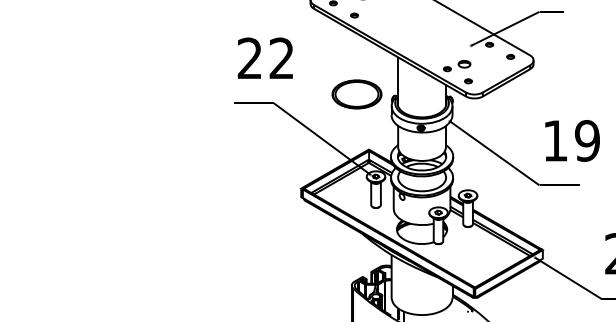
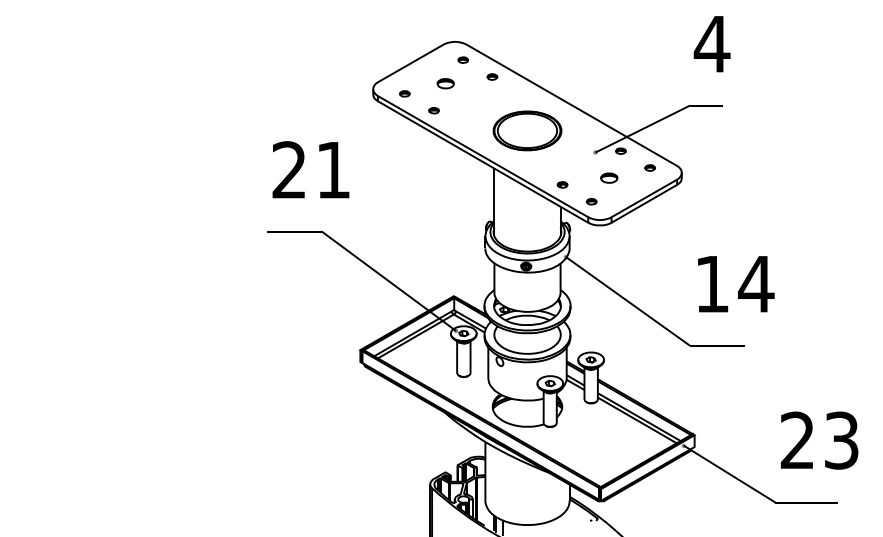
text: (281, 58) -> (332, 169), 22 -> 21
part: (464, 63) -> (609, 177), moved
part: (357, 94) -> (527, 130), moved
text: (586, 141) -> (755, 284), 19 -> 14

